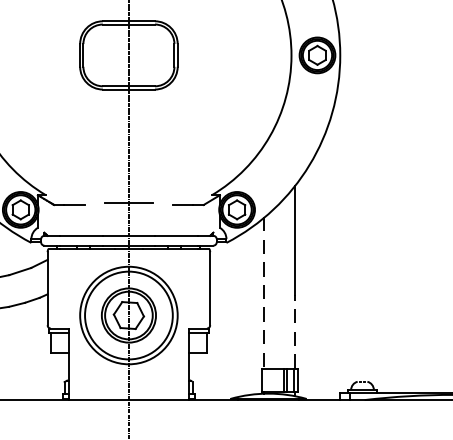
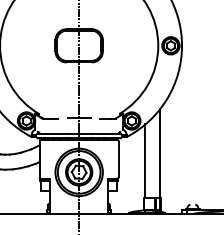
line: (265, 293) -> (145, 161), dashed -> solid
line: (296, 330) -> (160, 179), dashed -> solid

